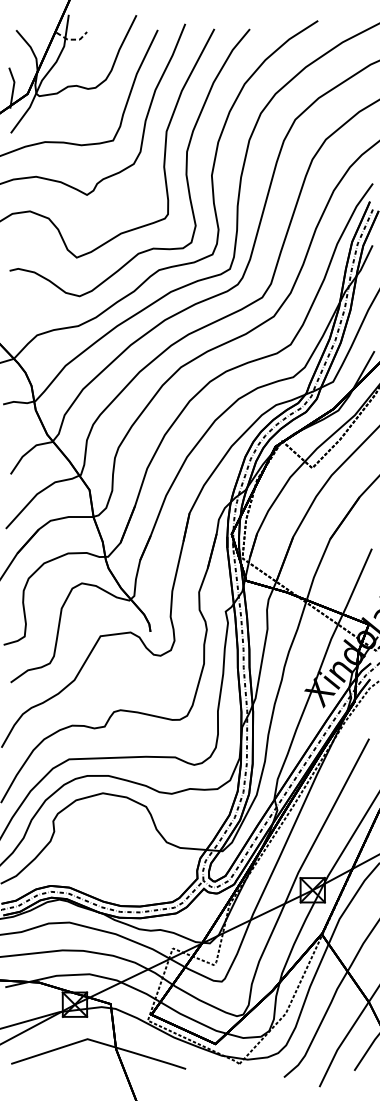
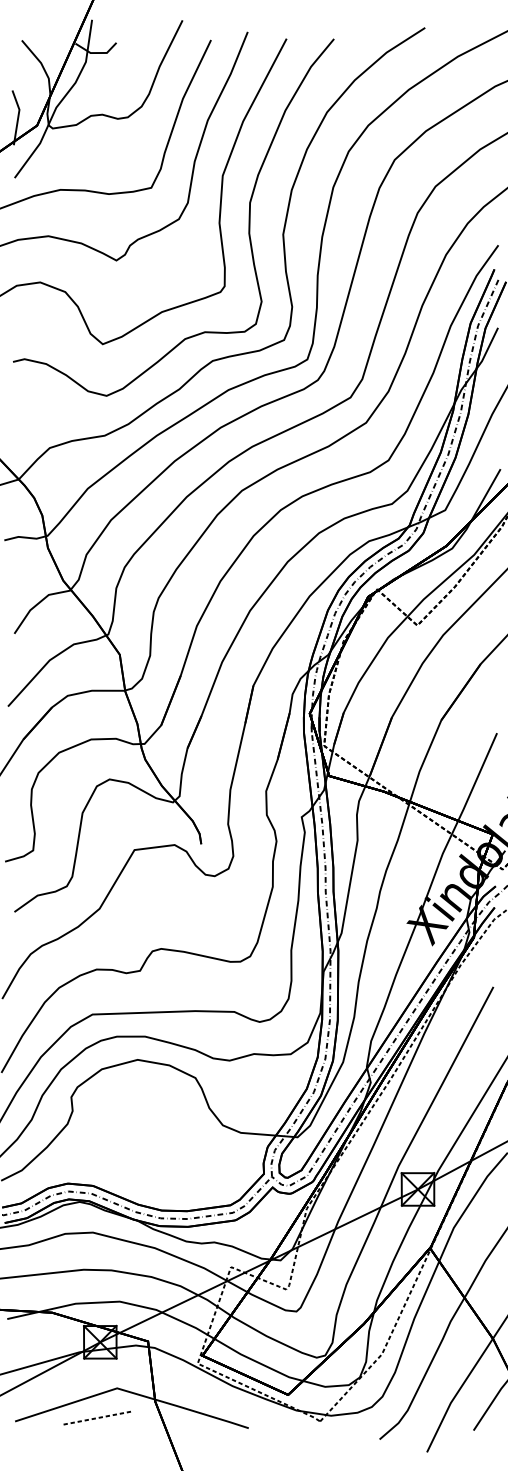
line: (72, 40) -> (97, 53), dashed -> solid
line: (71, 1060) -> (95, 1417), added

